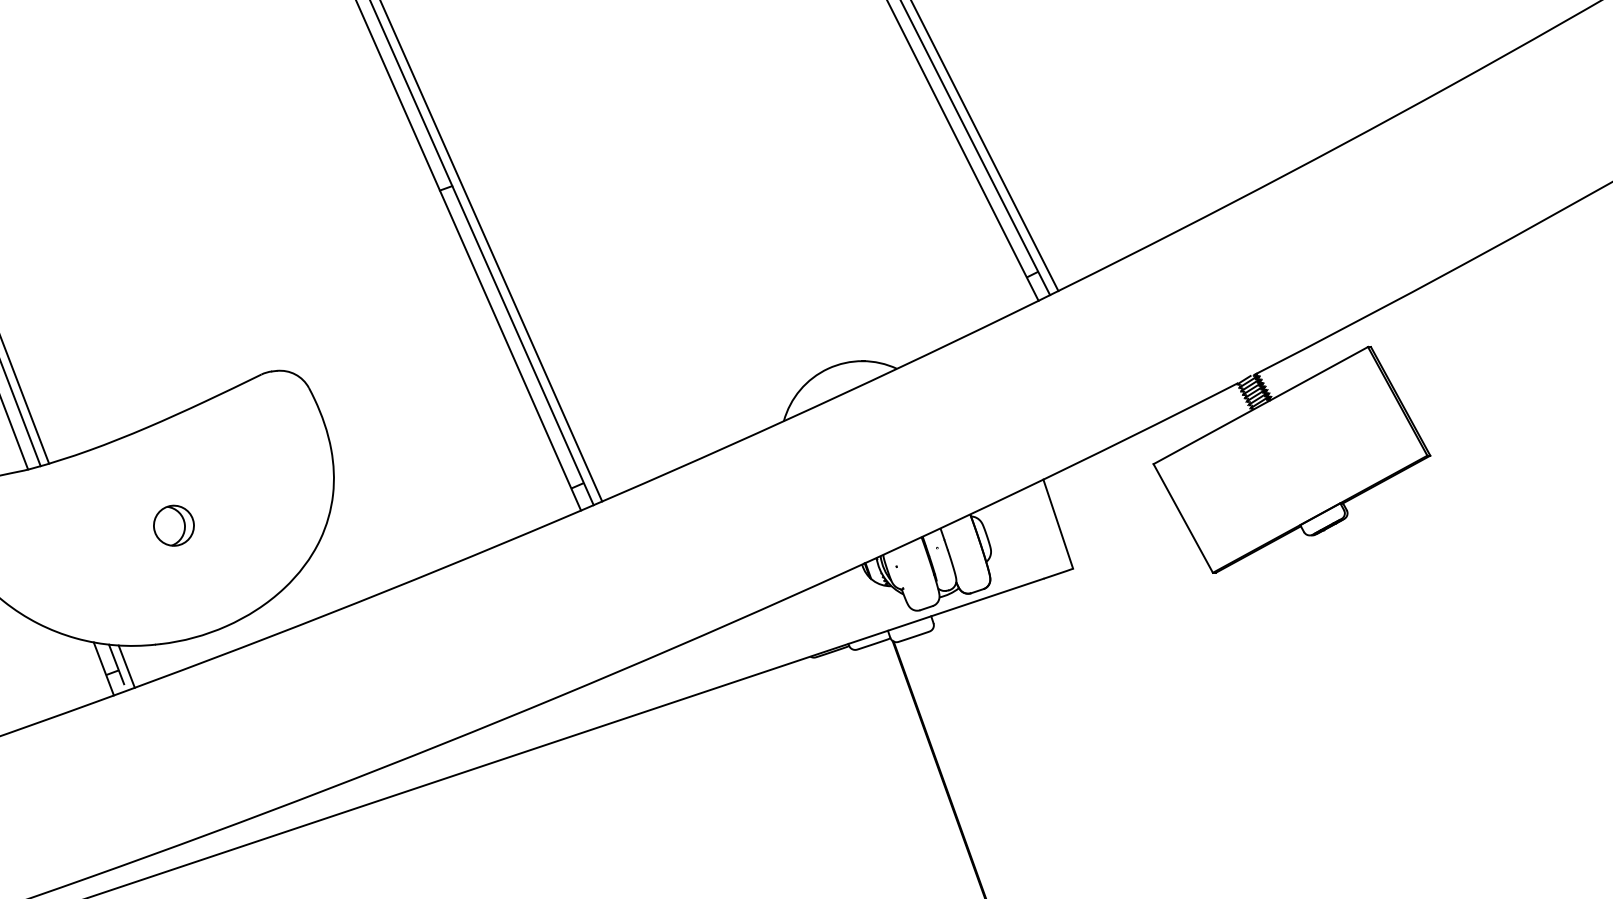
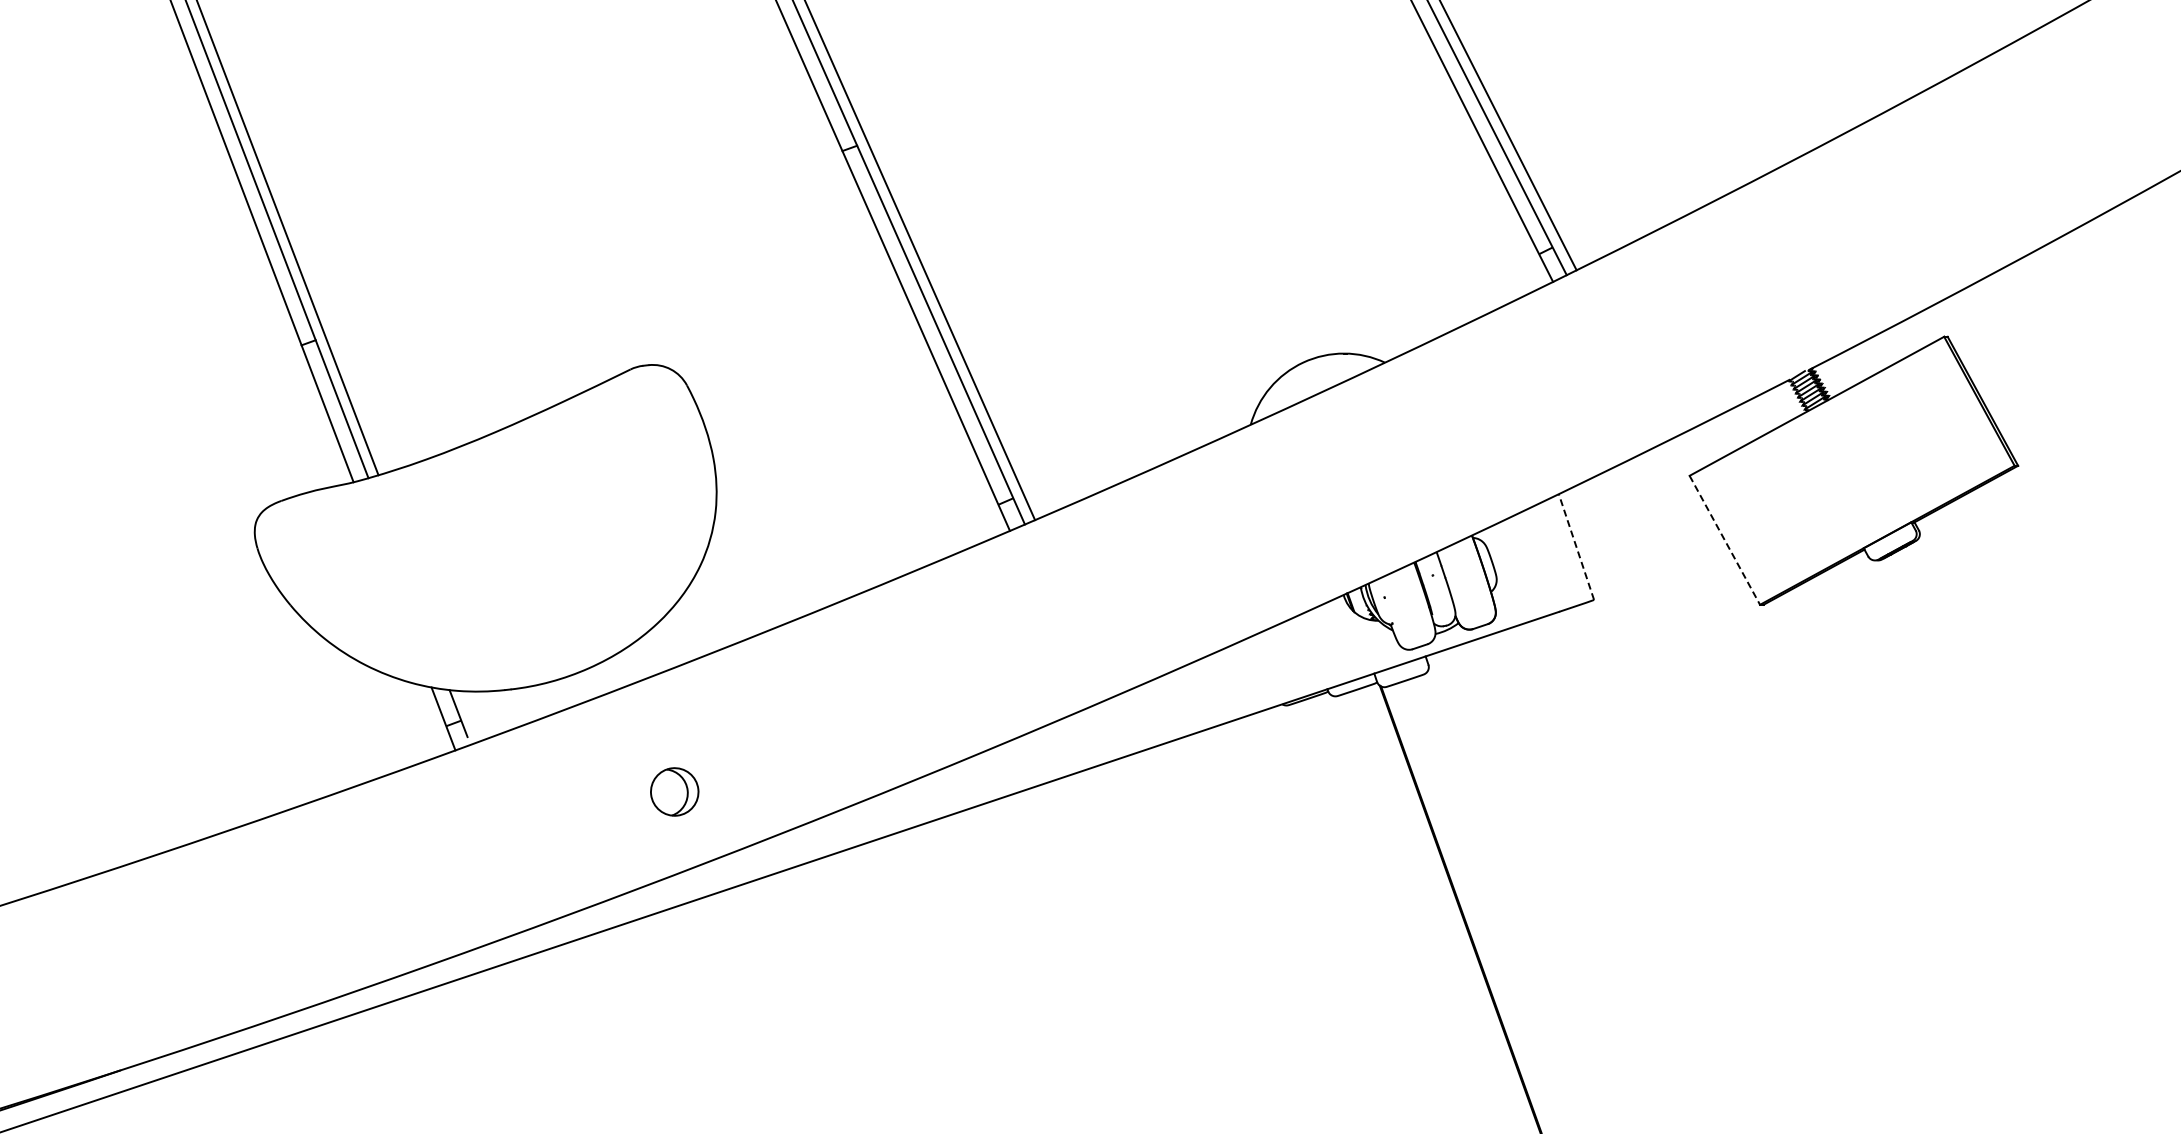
line: (1183, 518) -> (1725, 540), solid -> dashed
line: (1058, 524) -> (1576, 547), solid -> dashed
part: (173, 525) -> (674, 791), moved
line: (126, 666) -> (470, 716), removed

